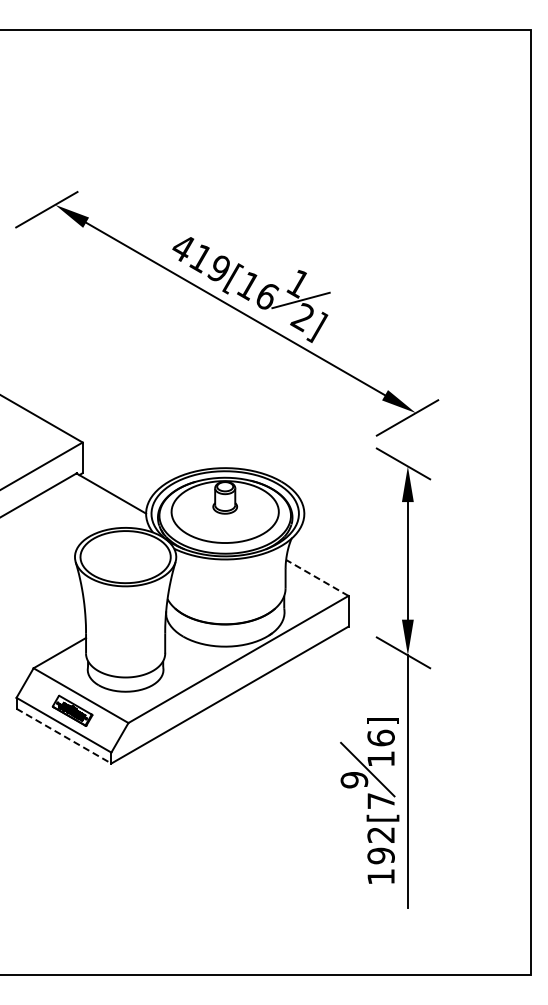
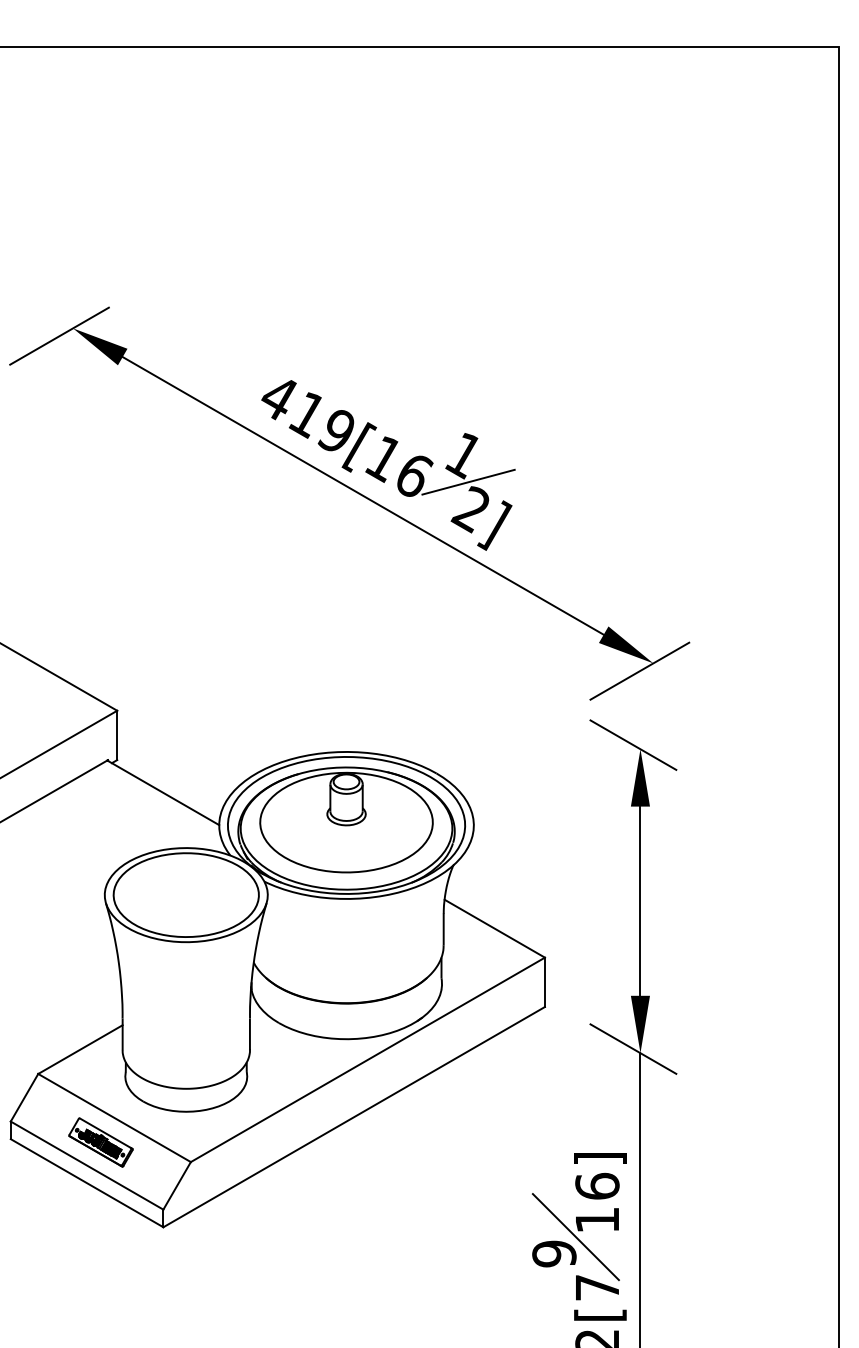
line: (317, 577) -> (495, 927), dashed -> solid
line: (63, 736) -> (86, 1183), dashed -> solid

